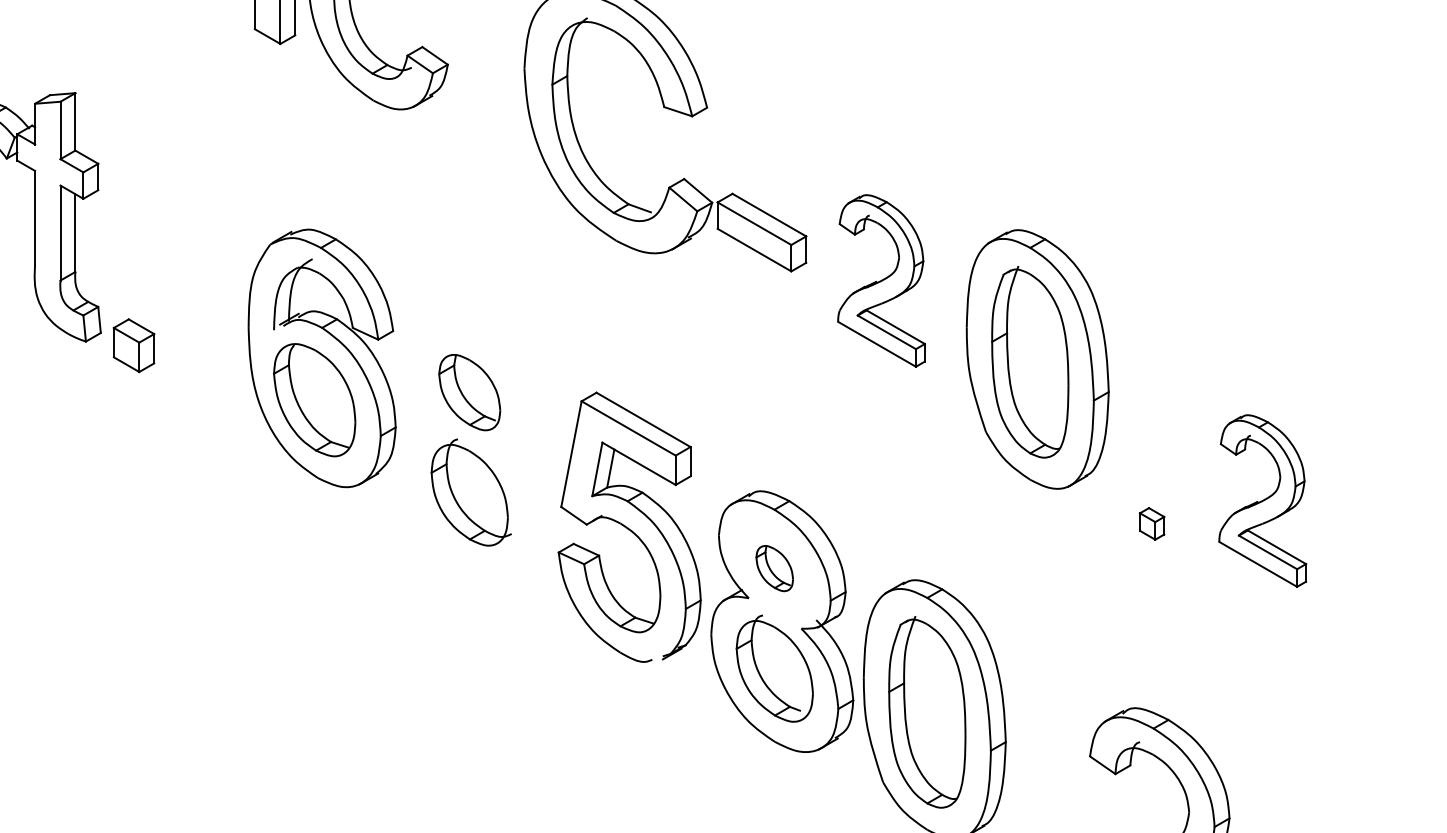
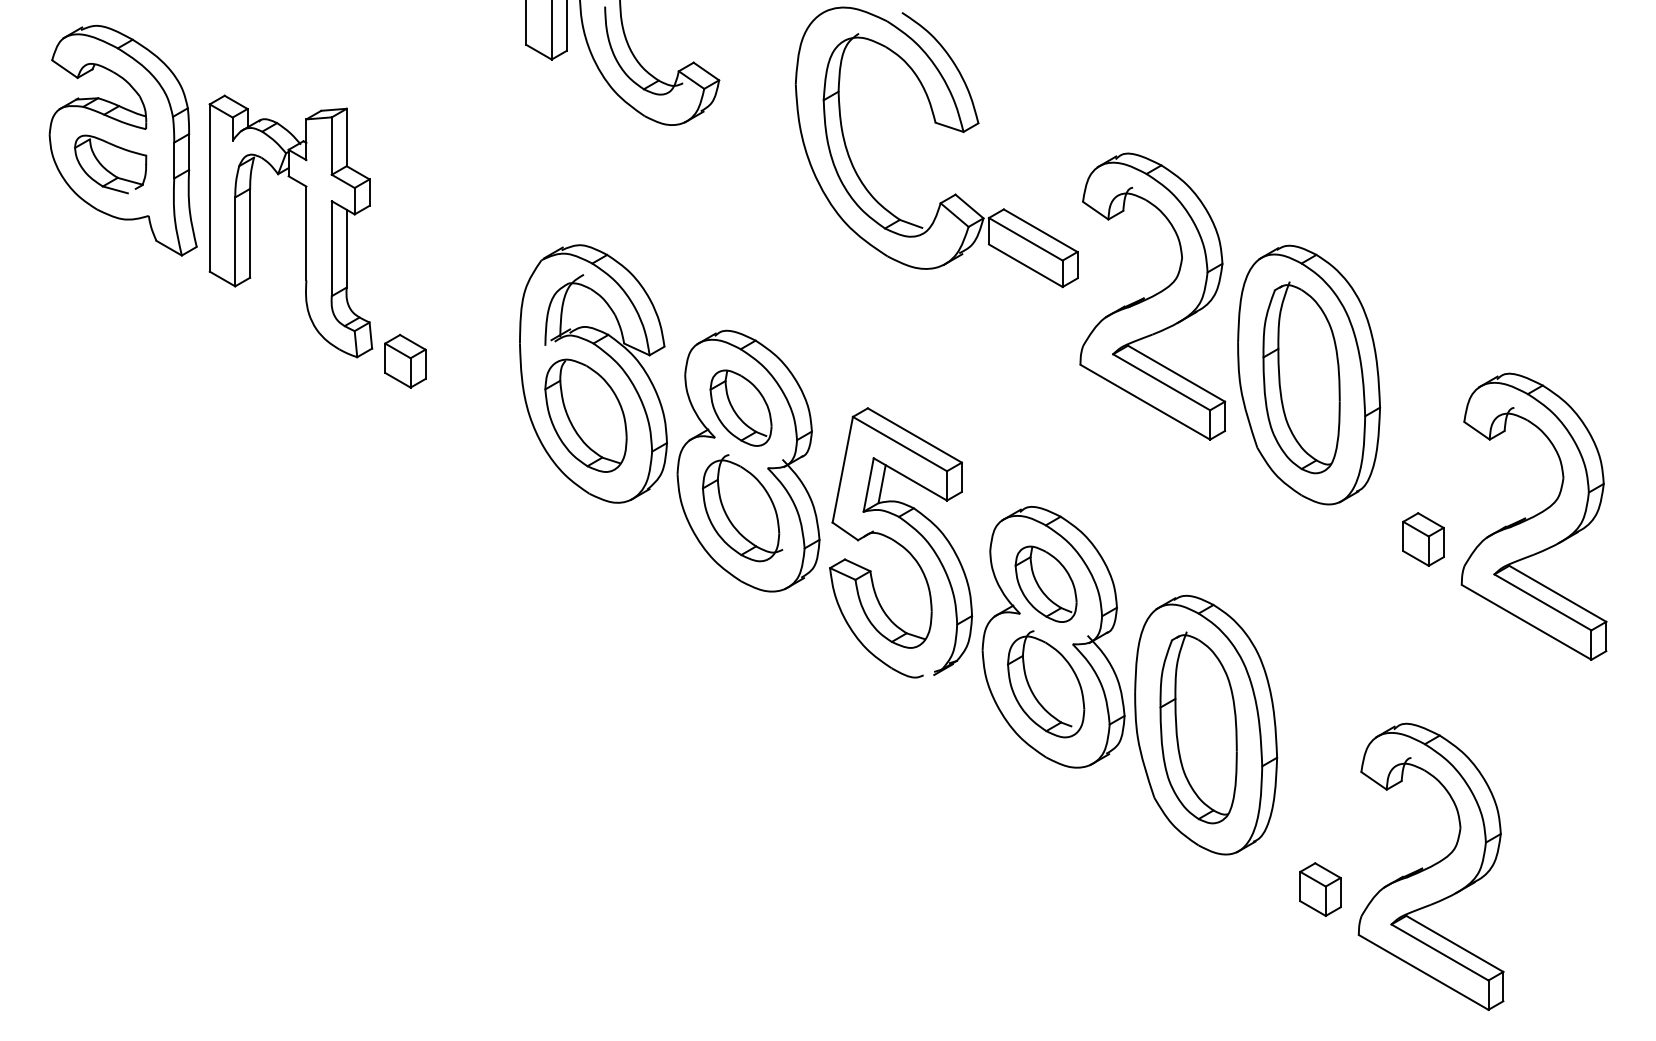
part: (881, 280) -> (1152, 296), size x1.67
part: (477, 444) -> (748, 460), added
part: (1262, 500) -> (1533, 516), size x1.67
part: (1152, 523) -> (1423, 539), size x1.67
part: (774, 567) -> (1045, 583), size x1.67

